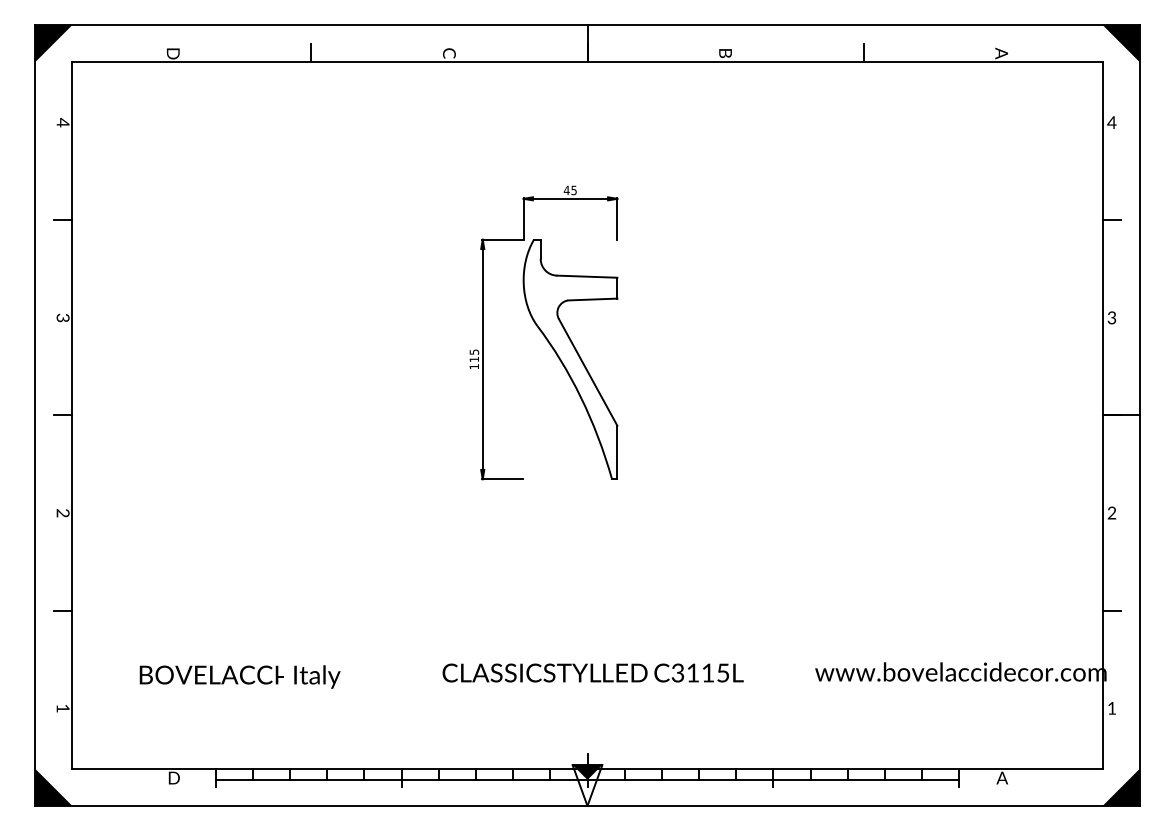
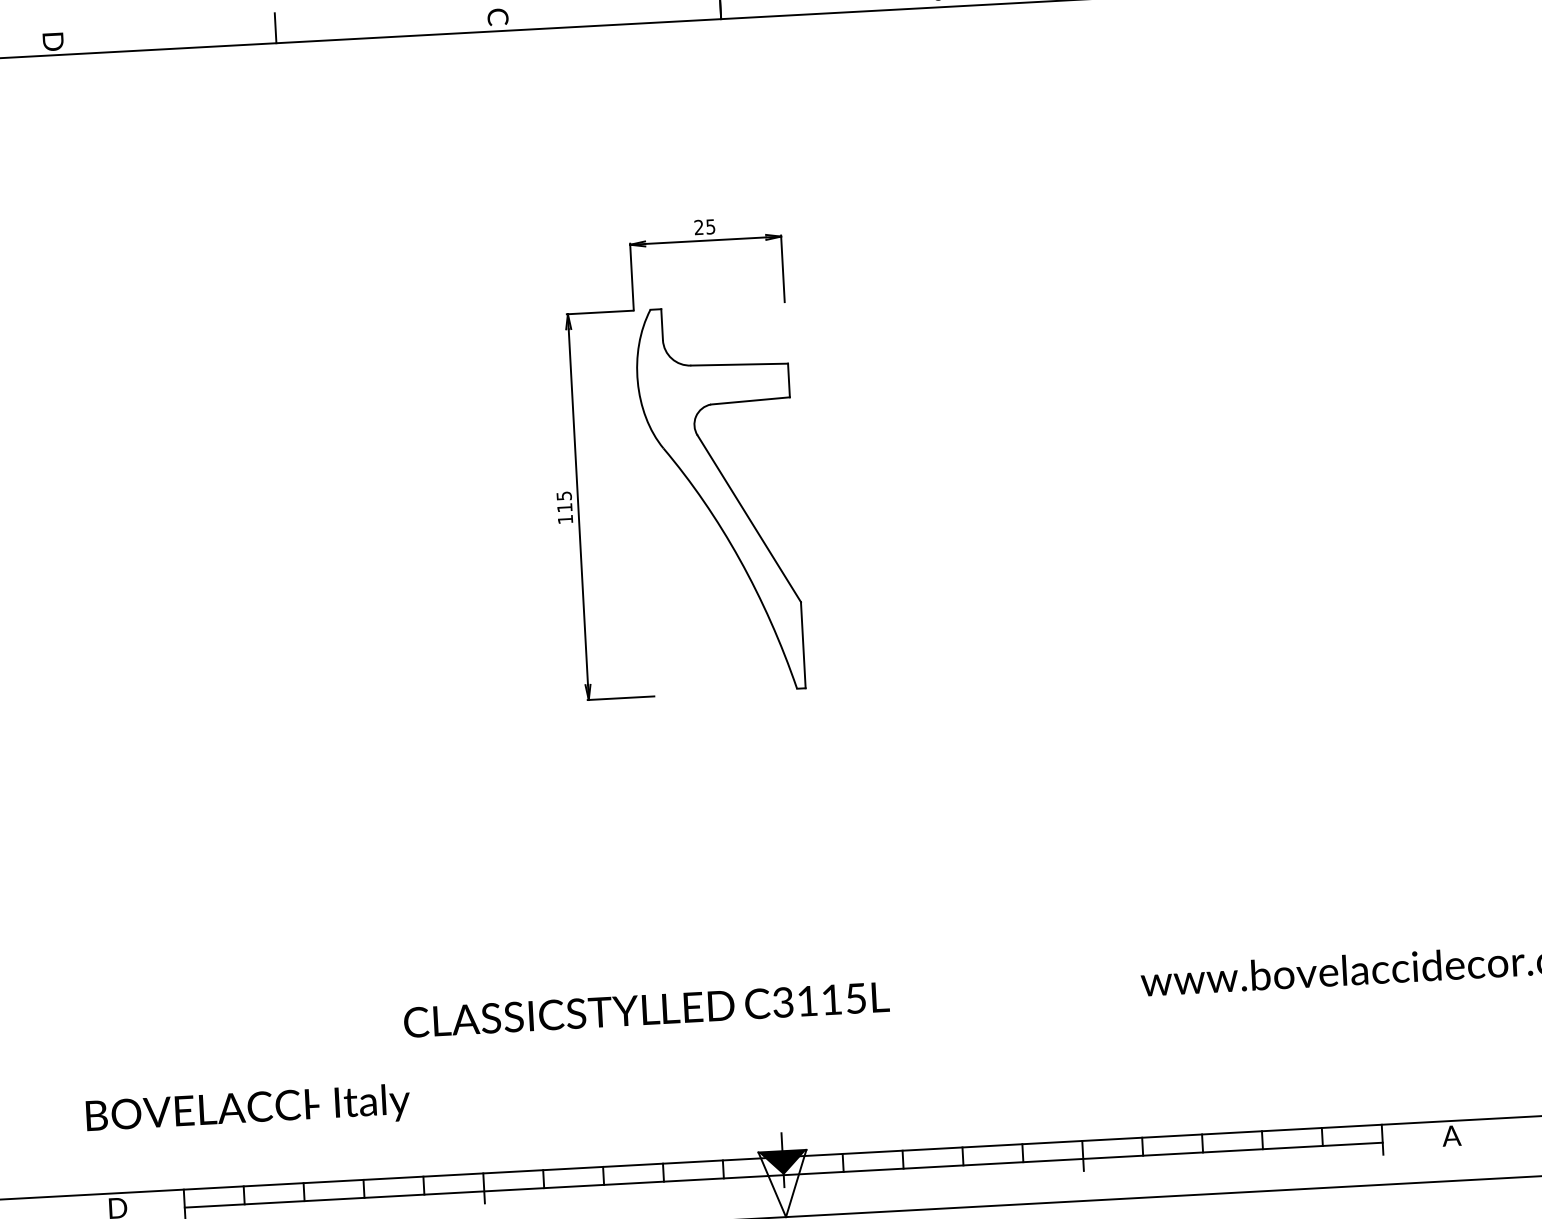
text: (566, 190) -> (698, 227), 45 -> 25
text: (592, 672) -> (645, 1009), moved
text: (239, 676) -> (247, 1109), moved

